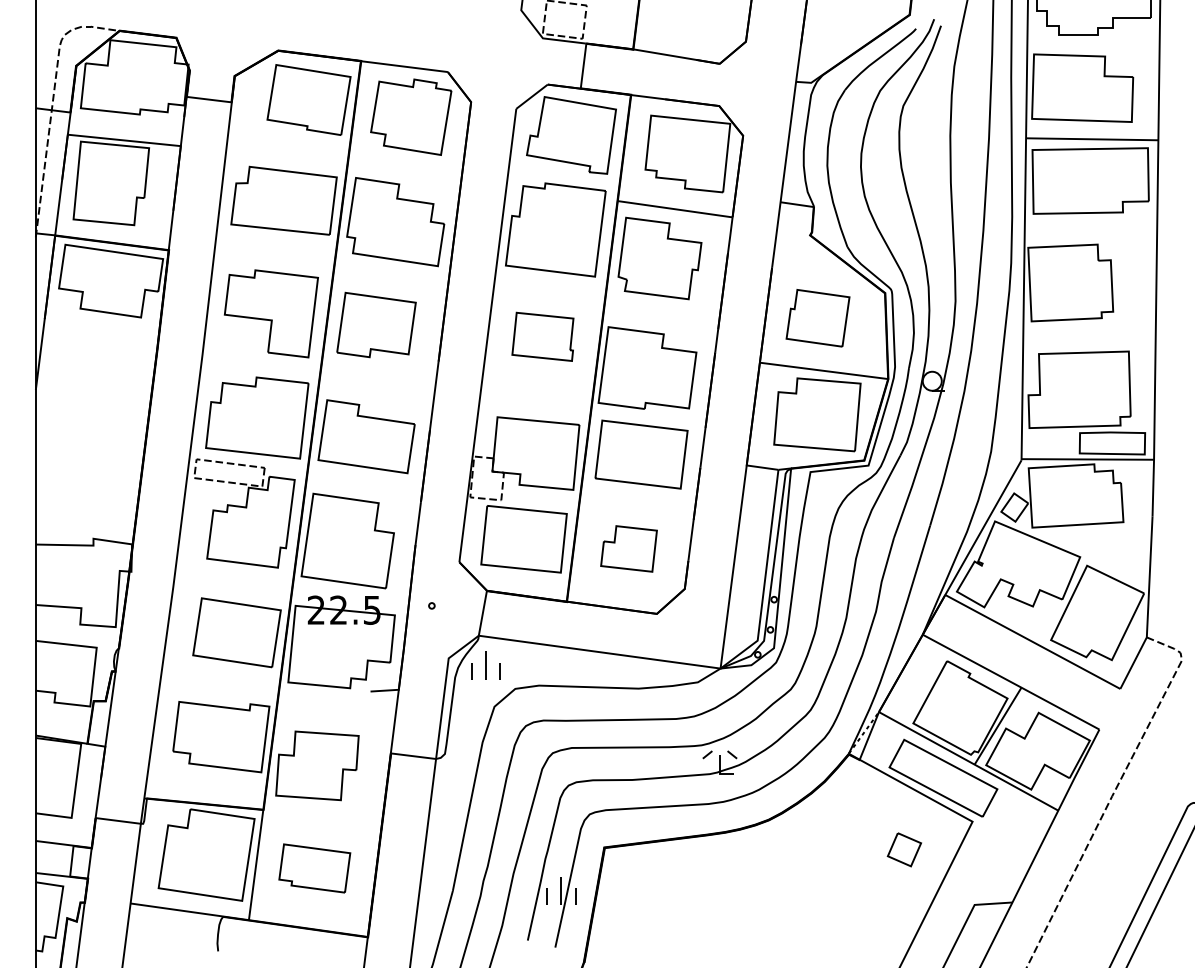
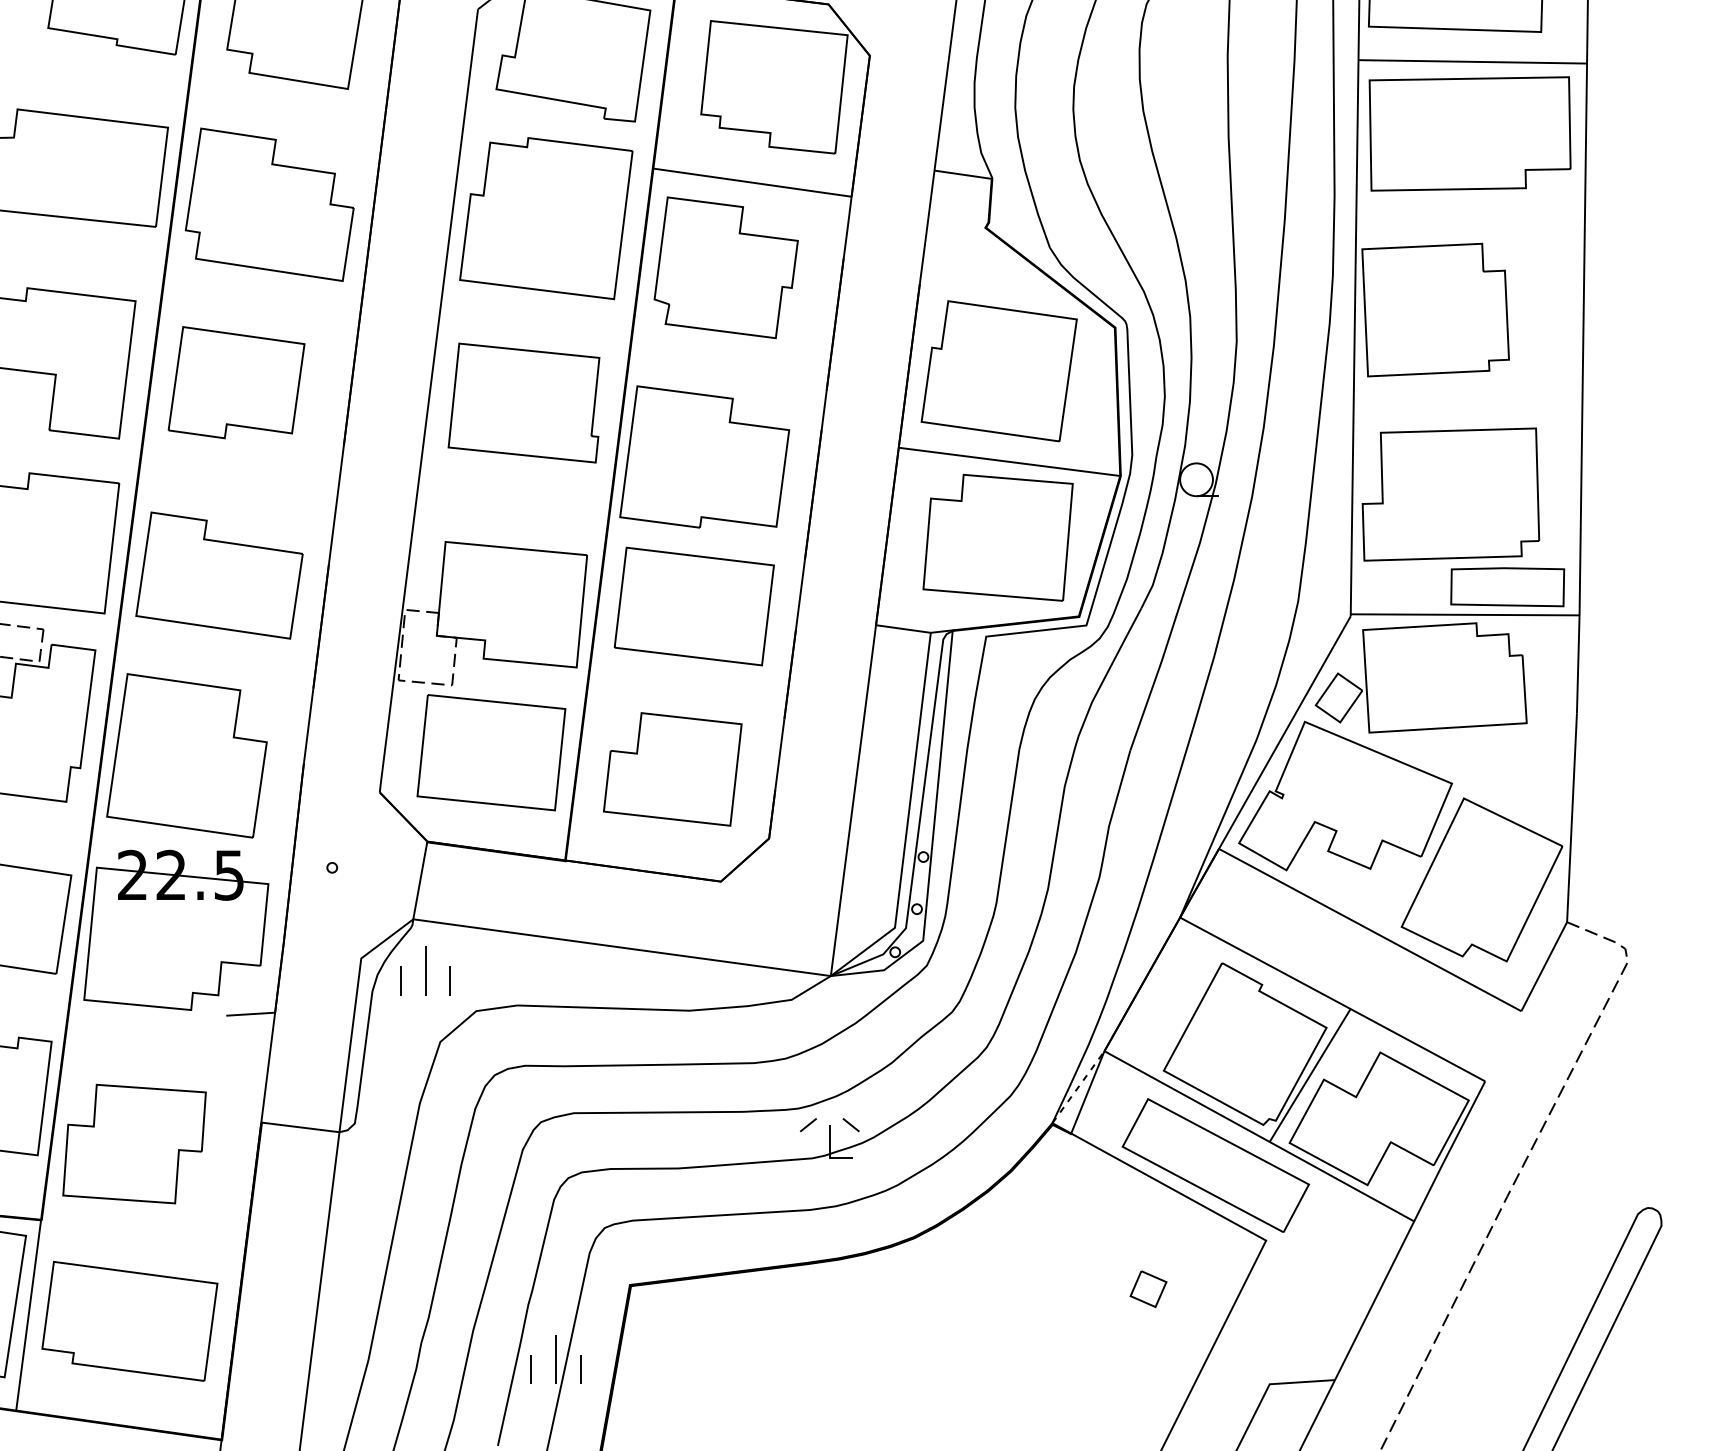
part: (817, 317) -> (998, 369), size x1.43
part: (542, 336) -> (523, 402), size x1.43
part: (628, 548) -> (671, 768), size x1.43
part: (904, 849) -> (1148, 1288), size x0.62
part: (314, 868) -> (129, 1321), size x1.43

